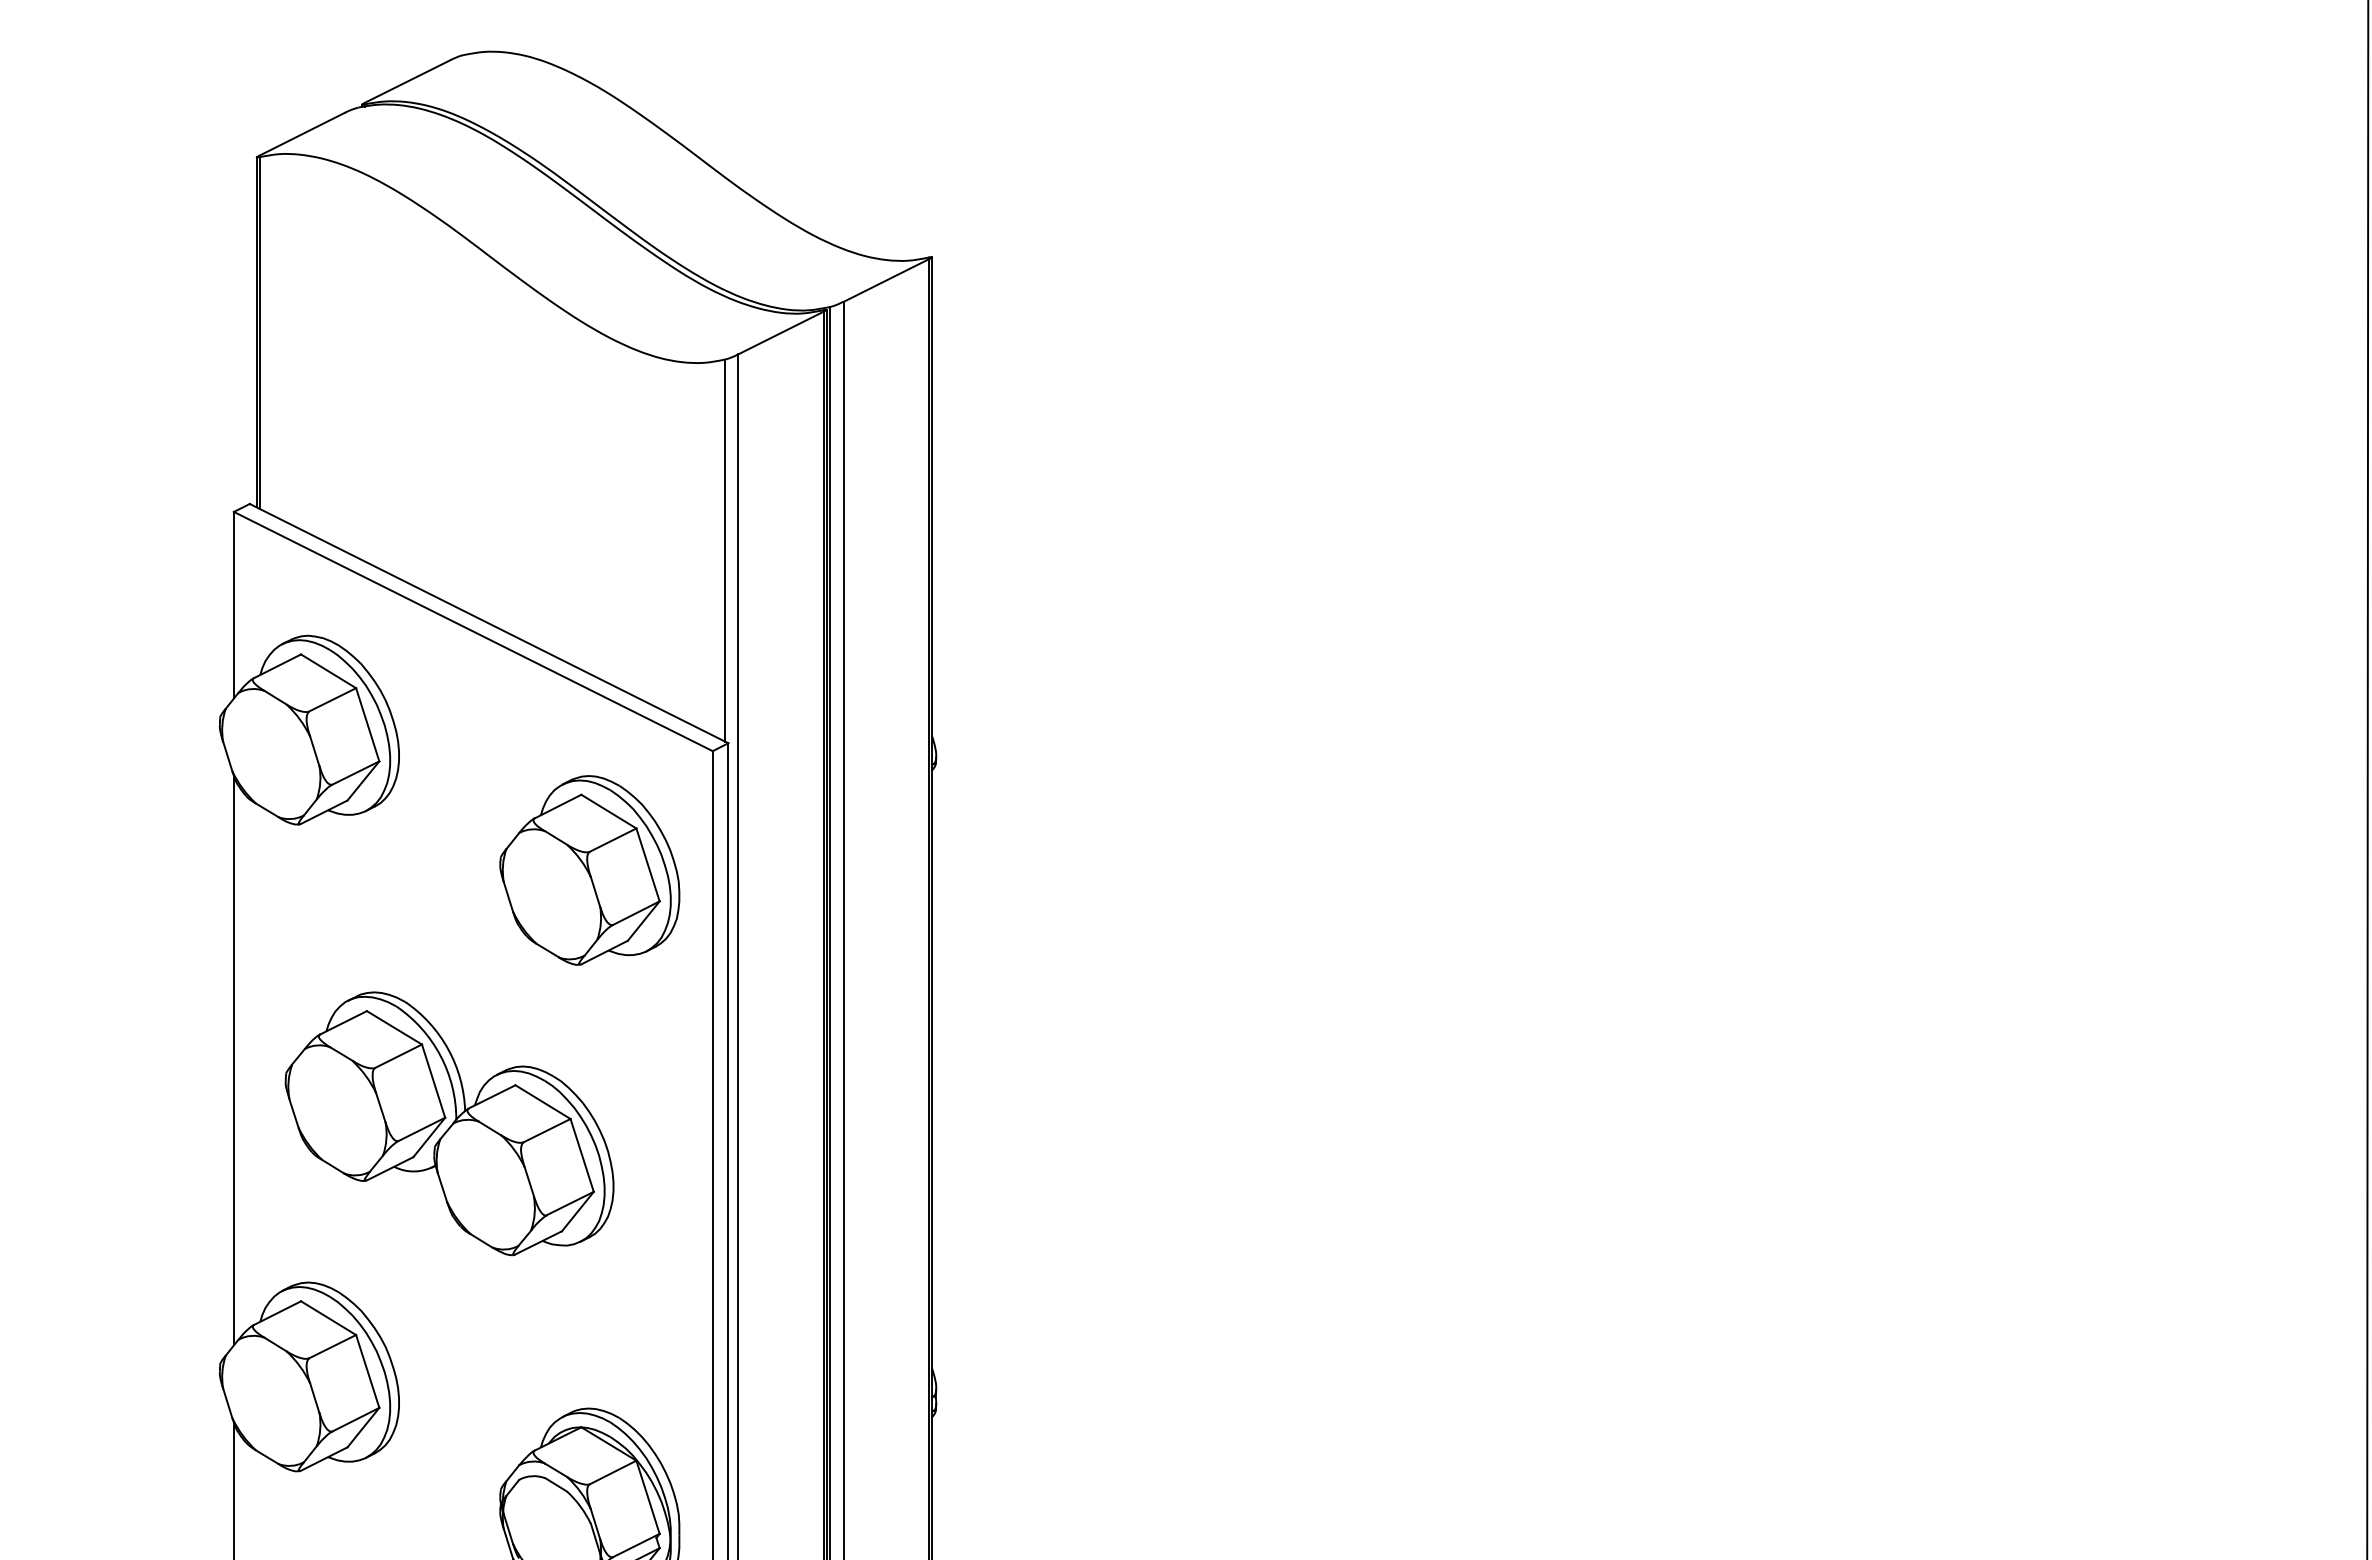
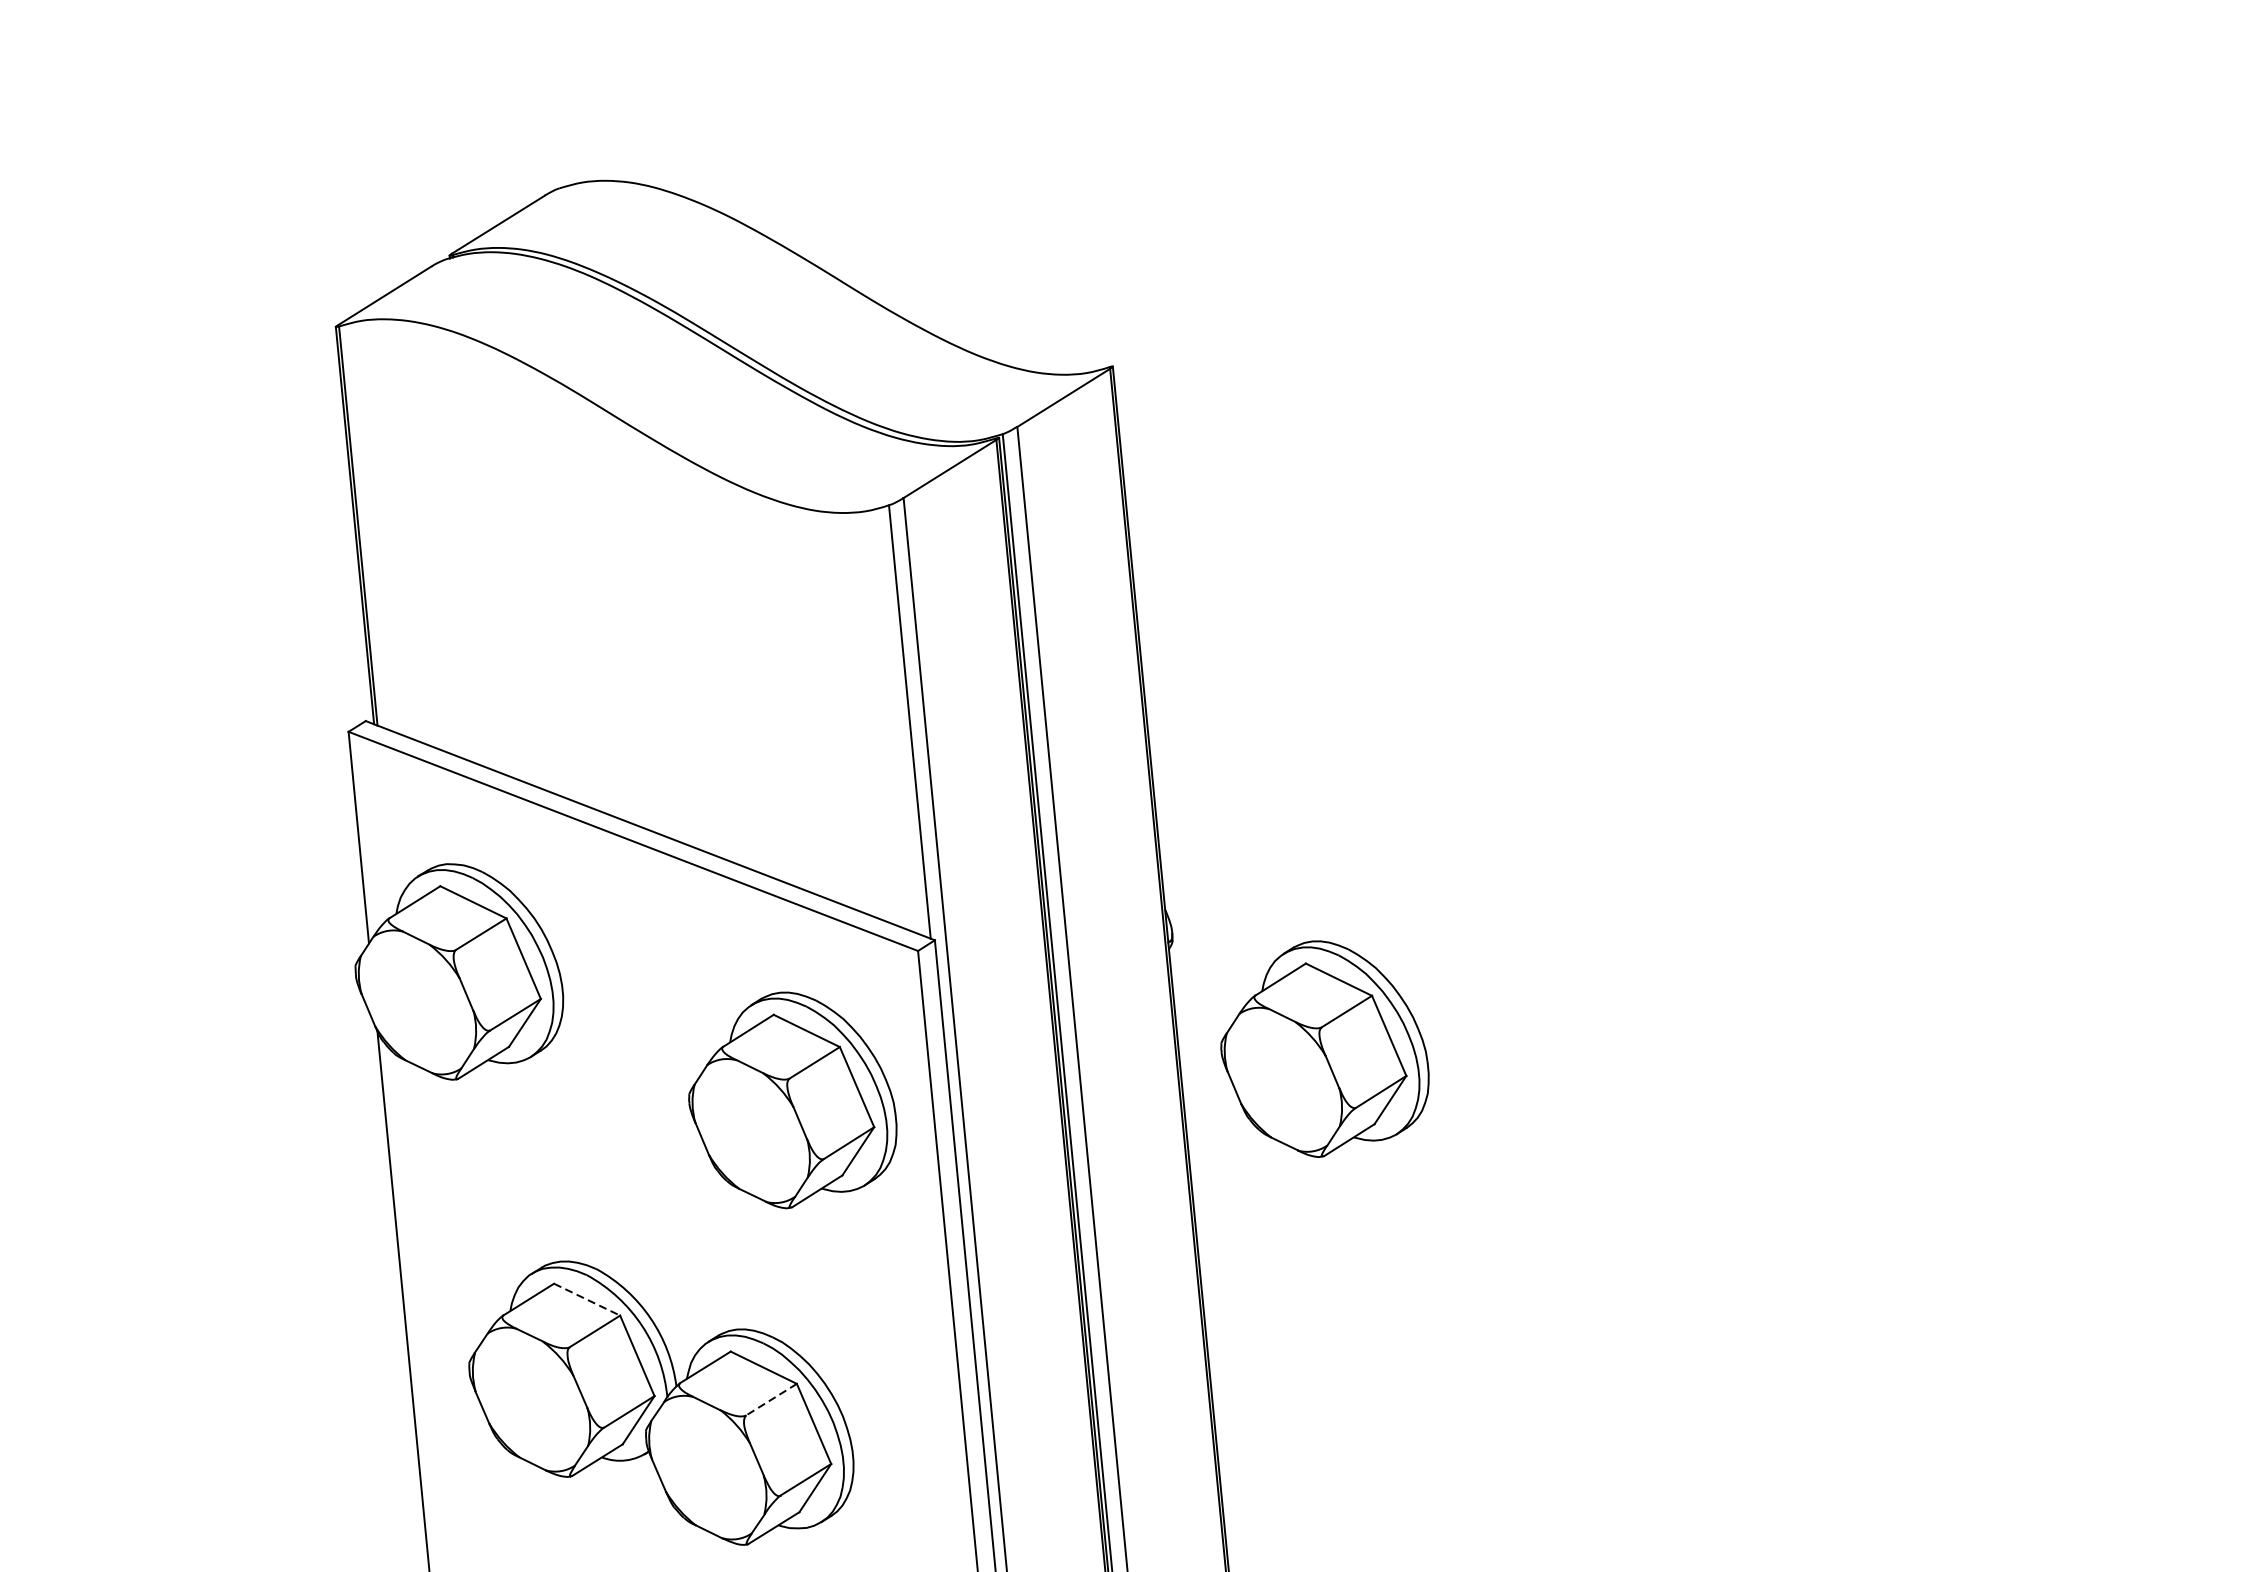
part: (1058, 870) -> (1323, 1048), added
line: (394, 1028) -> (587, 1300), solid -> dashed
line: (546, 1130) -> (770, 1399), solid -> dashed

